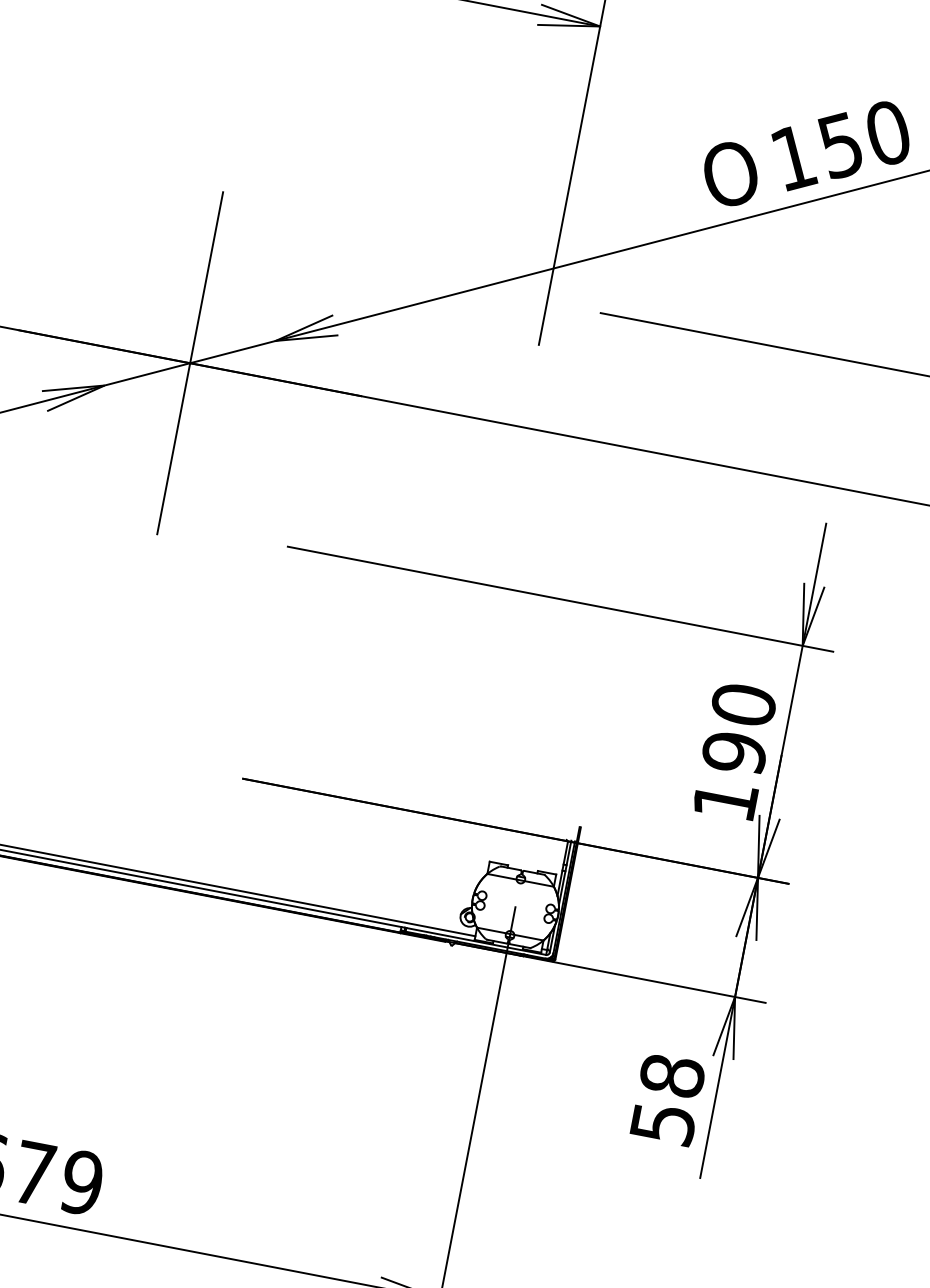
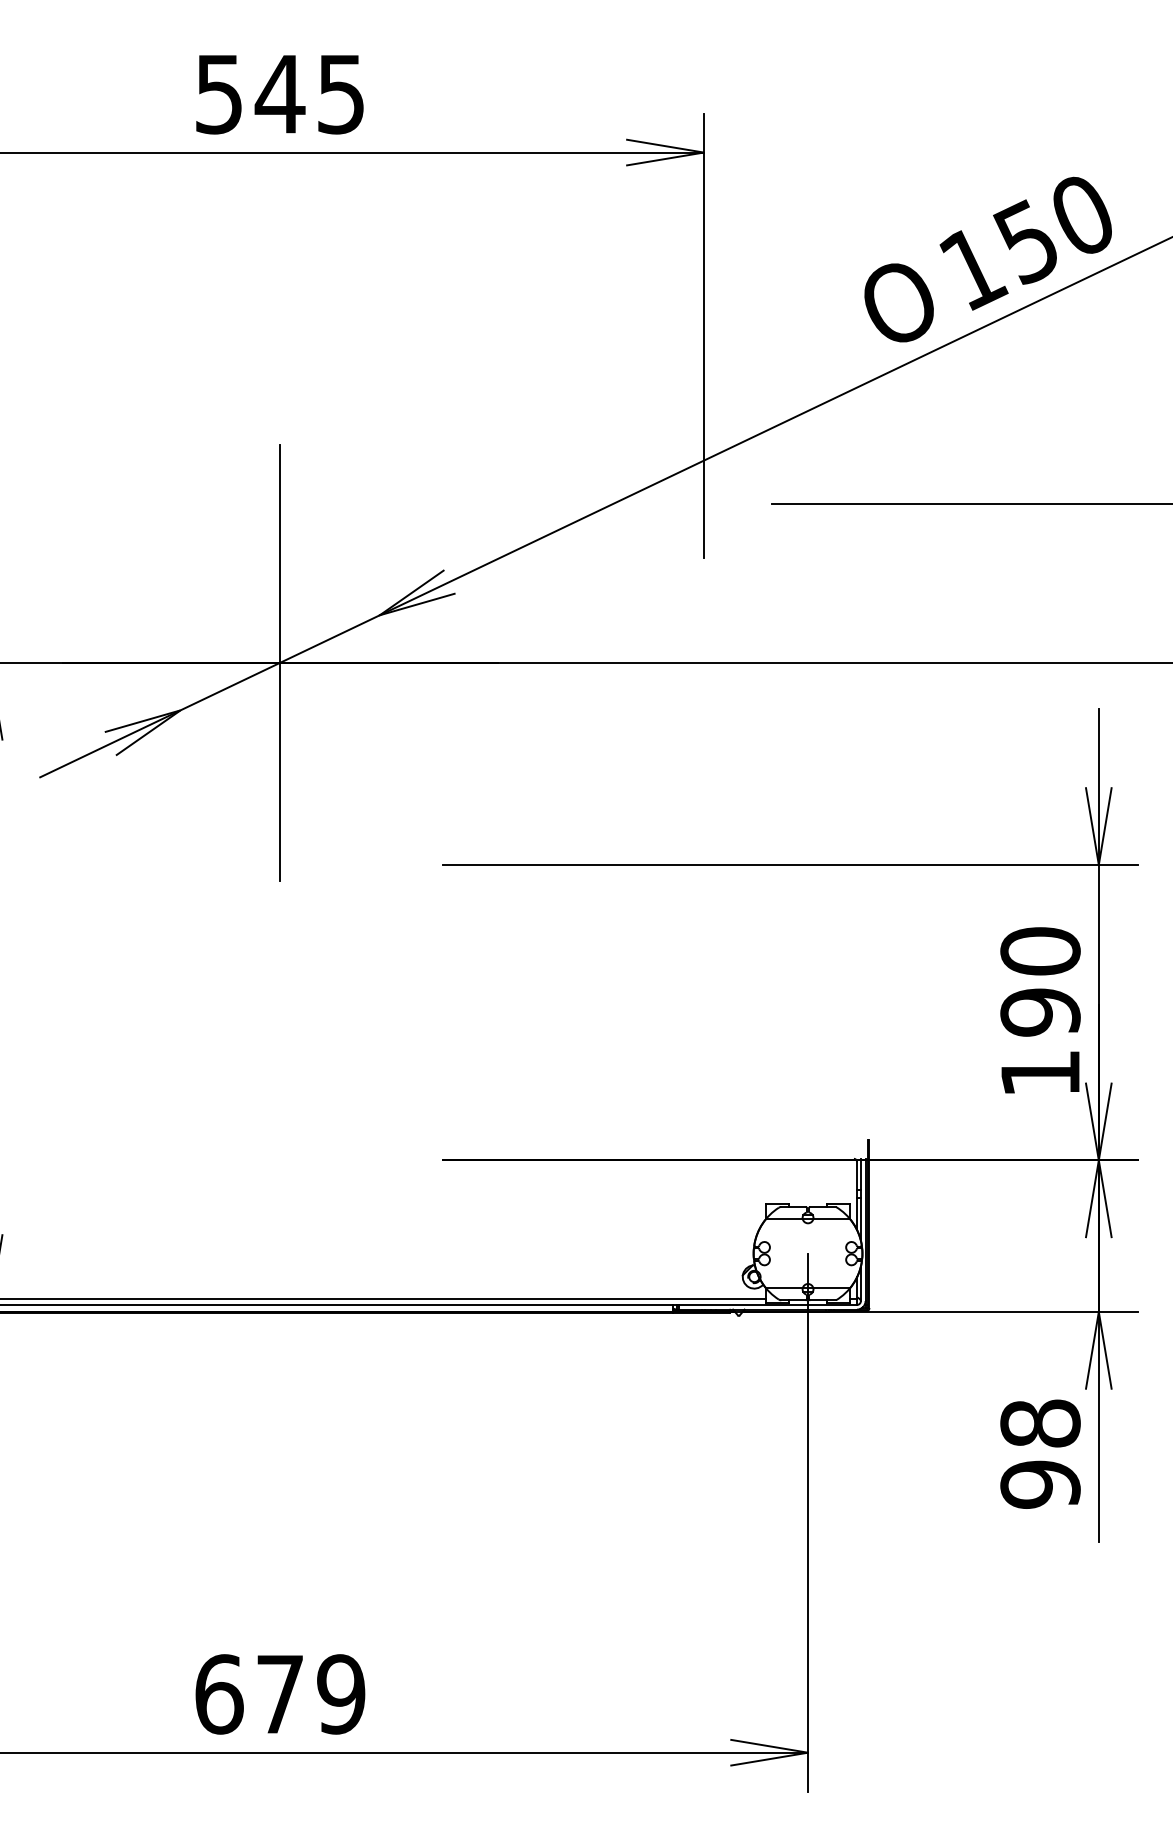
text: (663, 1123) -> (1040, 1484), 58 -> 98

